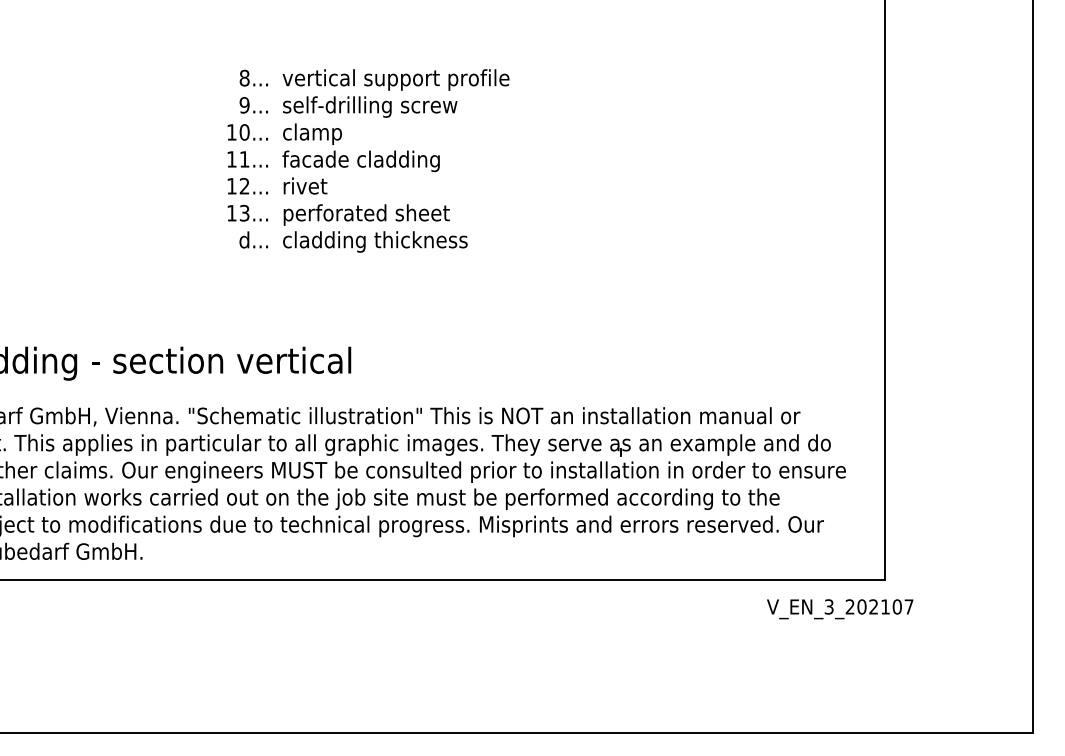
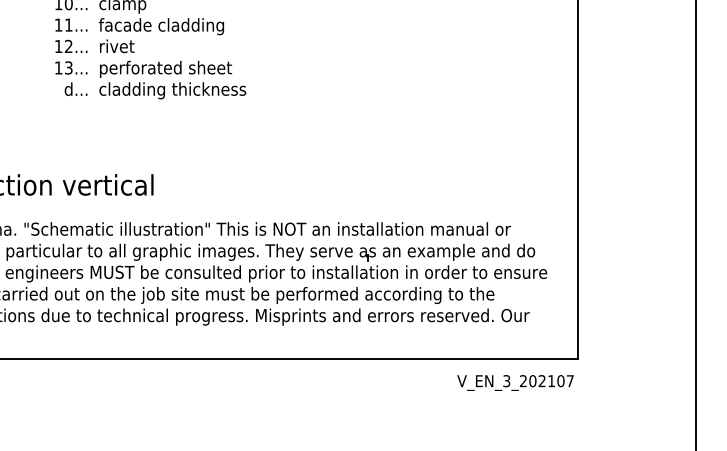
text: (840, 609) -> (515, 383), moved

